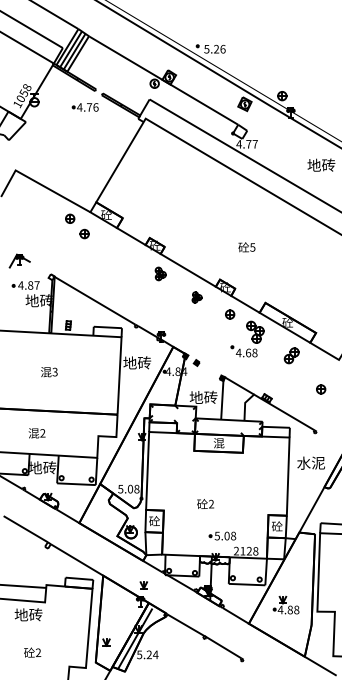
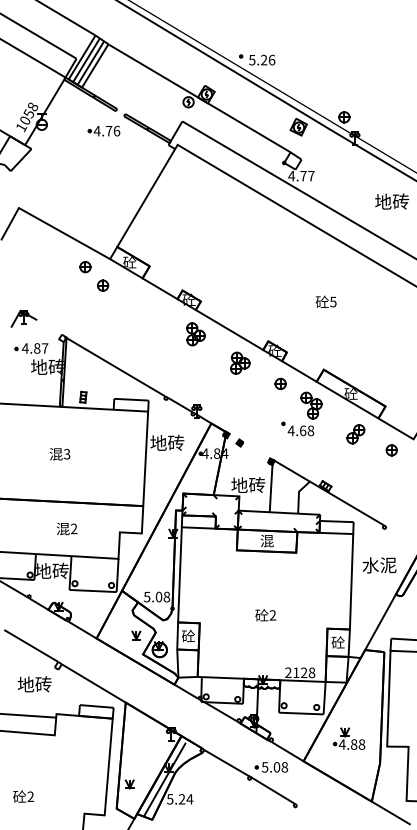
text: (247, 247) -> (326, 301), moved
part: (160, 274) -> (195, 334), size x1.43
part: (197, 296) -> (240, 362), size x1.67
part: (320, 389) -> (391, 450), moved
text: (37, 432) -> (67, 528), moved
text: (205, 504) -> (265, 615), moved
part: (221, 536) -> (270, 767), moved
part: (143, 585) -> (136, 635), moved
text: (28, 614) -> (34, 684), moved
text: (32, 652) -> (23, 796), moved

